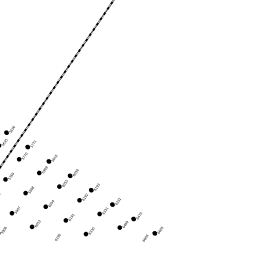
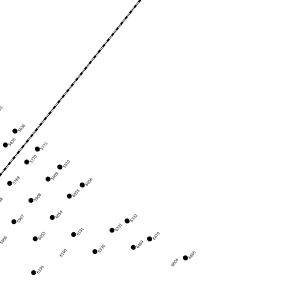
part: (88, 192) -> (101, 205), removed
part: (152, 233) -> (182, 257), moved
part: (35, 254) -> (36, 269), added

